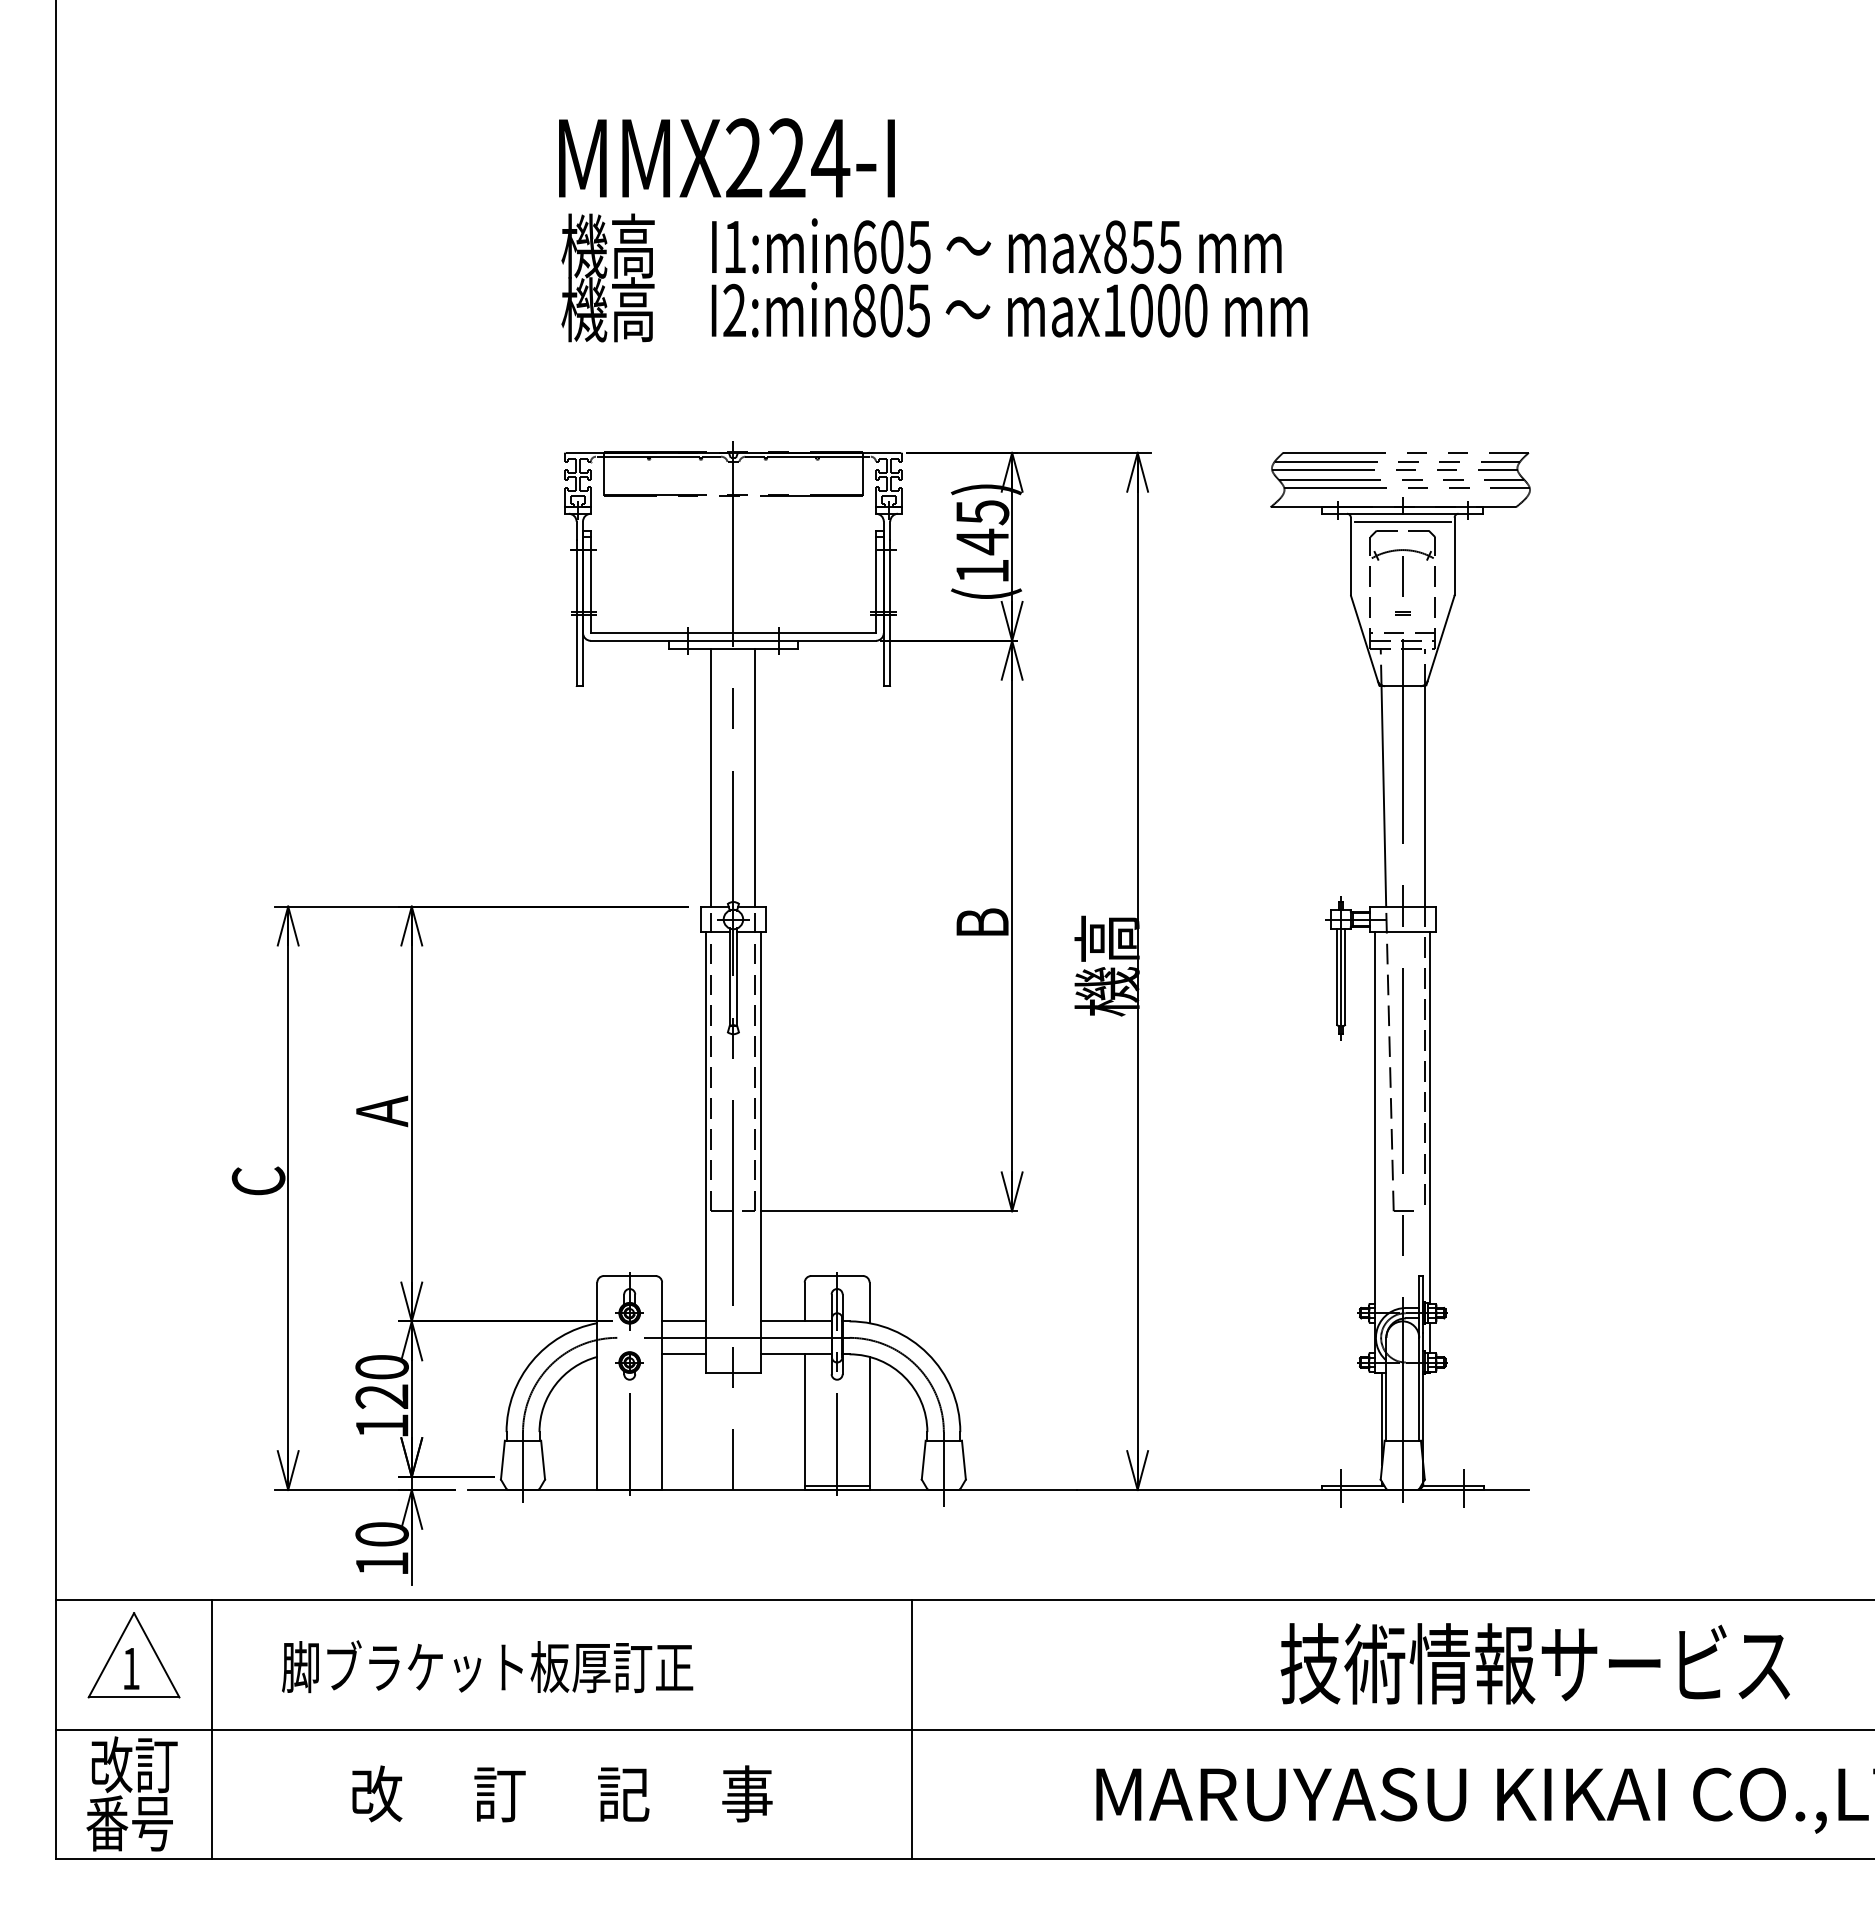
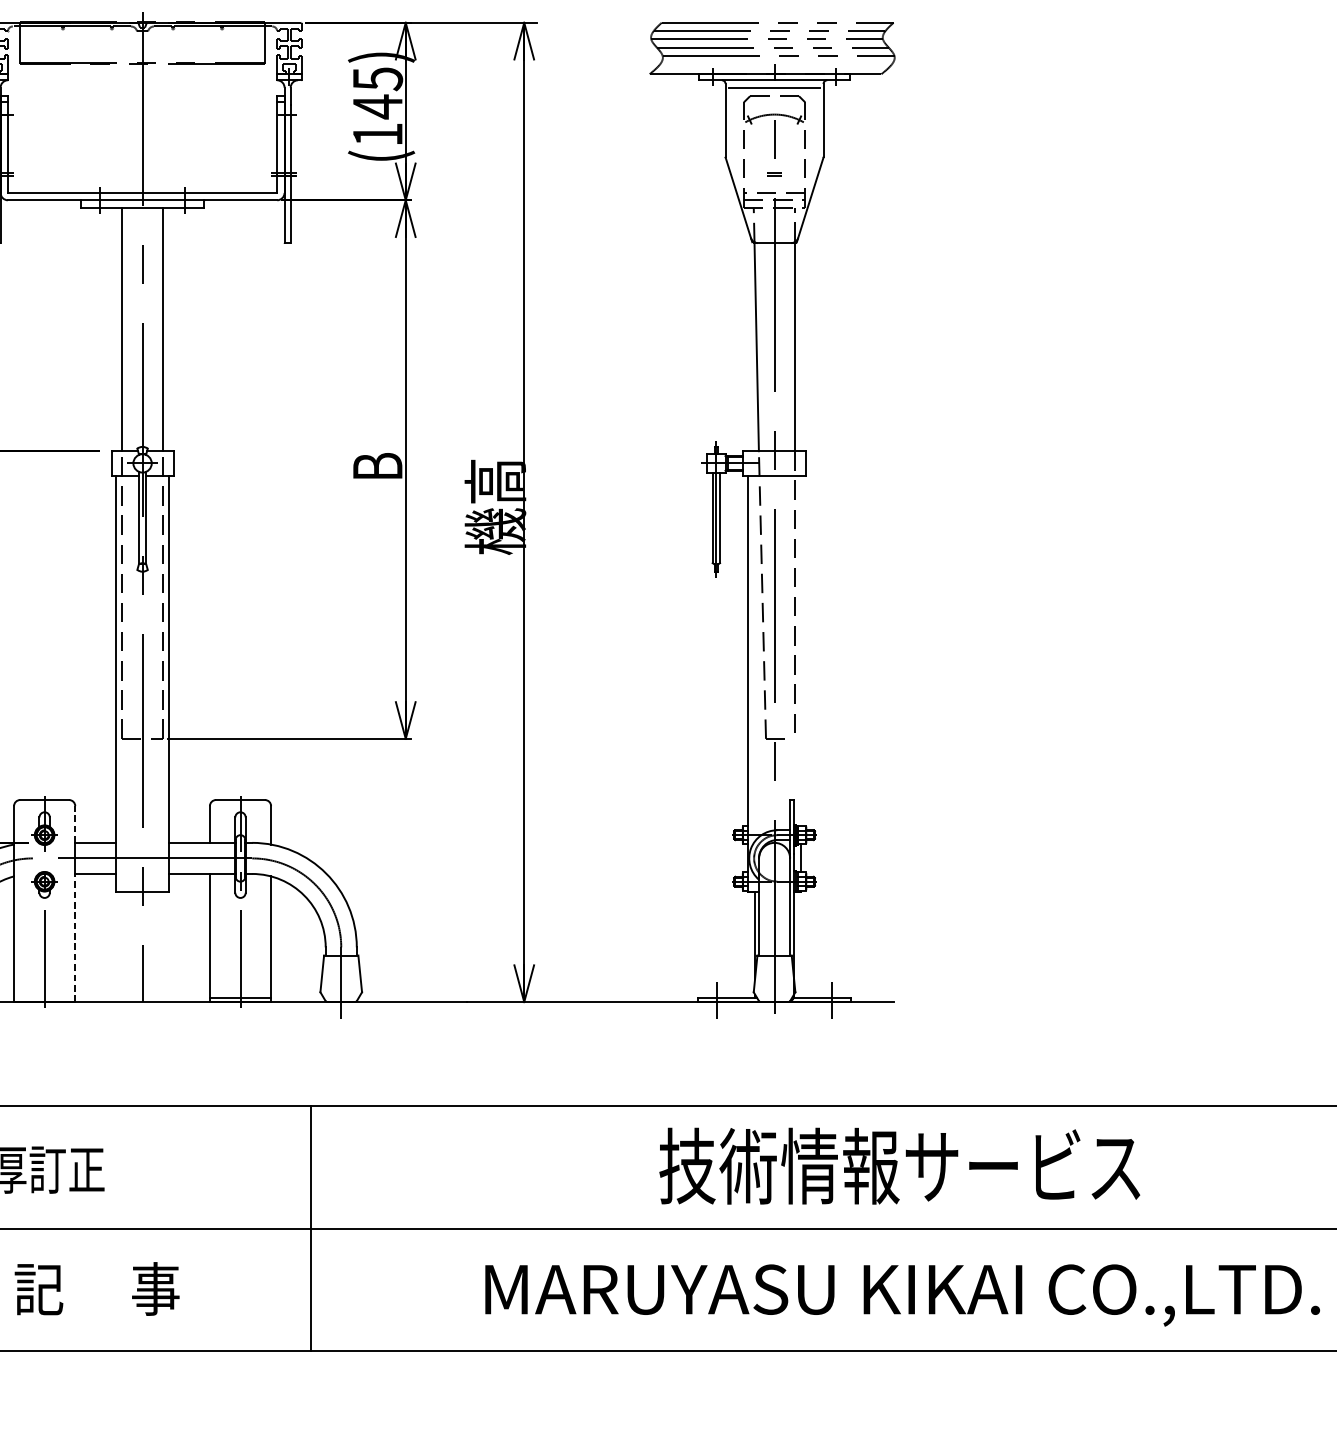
line: (1430, 1117) -> (800, 650), removed
line: (662, 1301) -> (75, 824), solid -> dashed
line: (662, 1422) -> (75, 938), solid -> dashed

